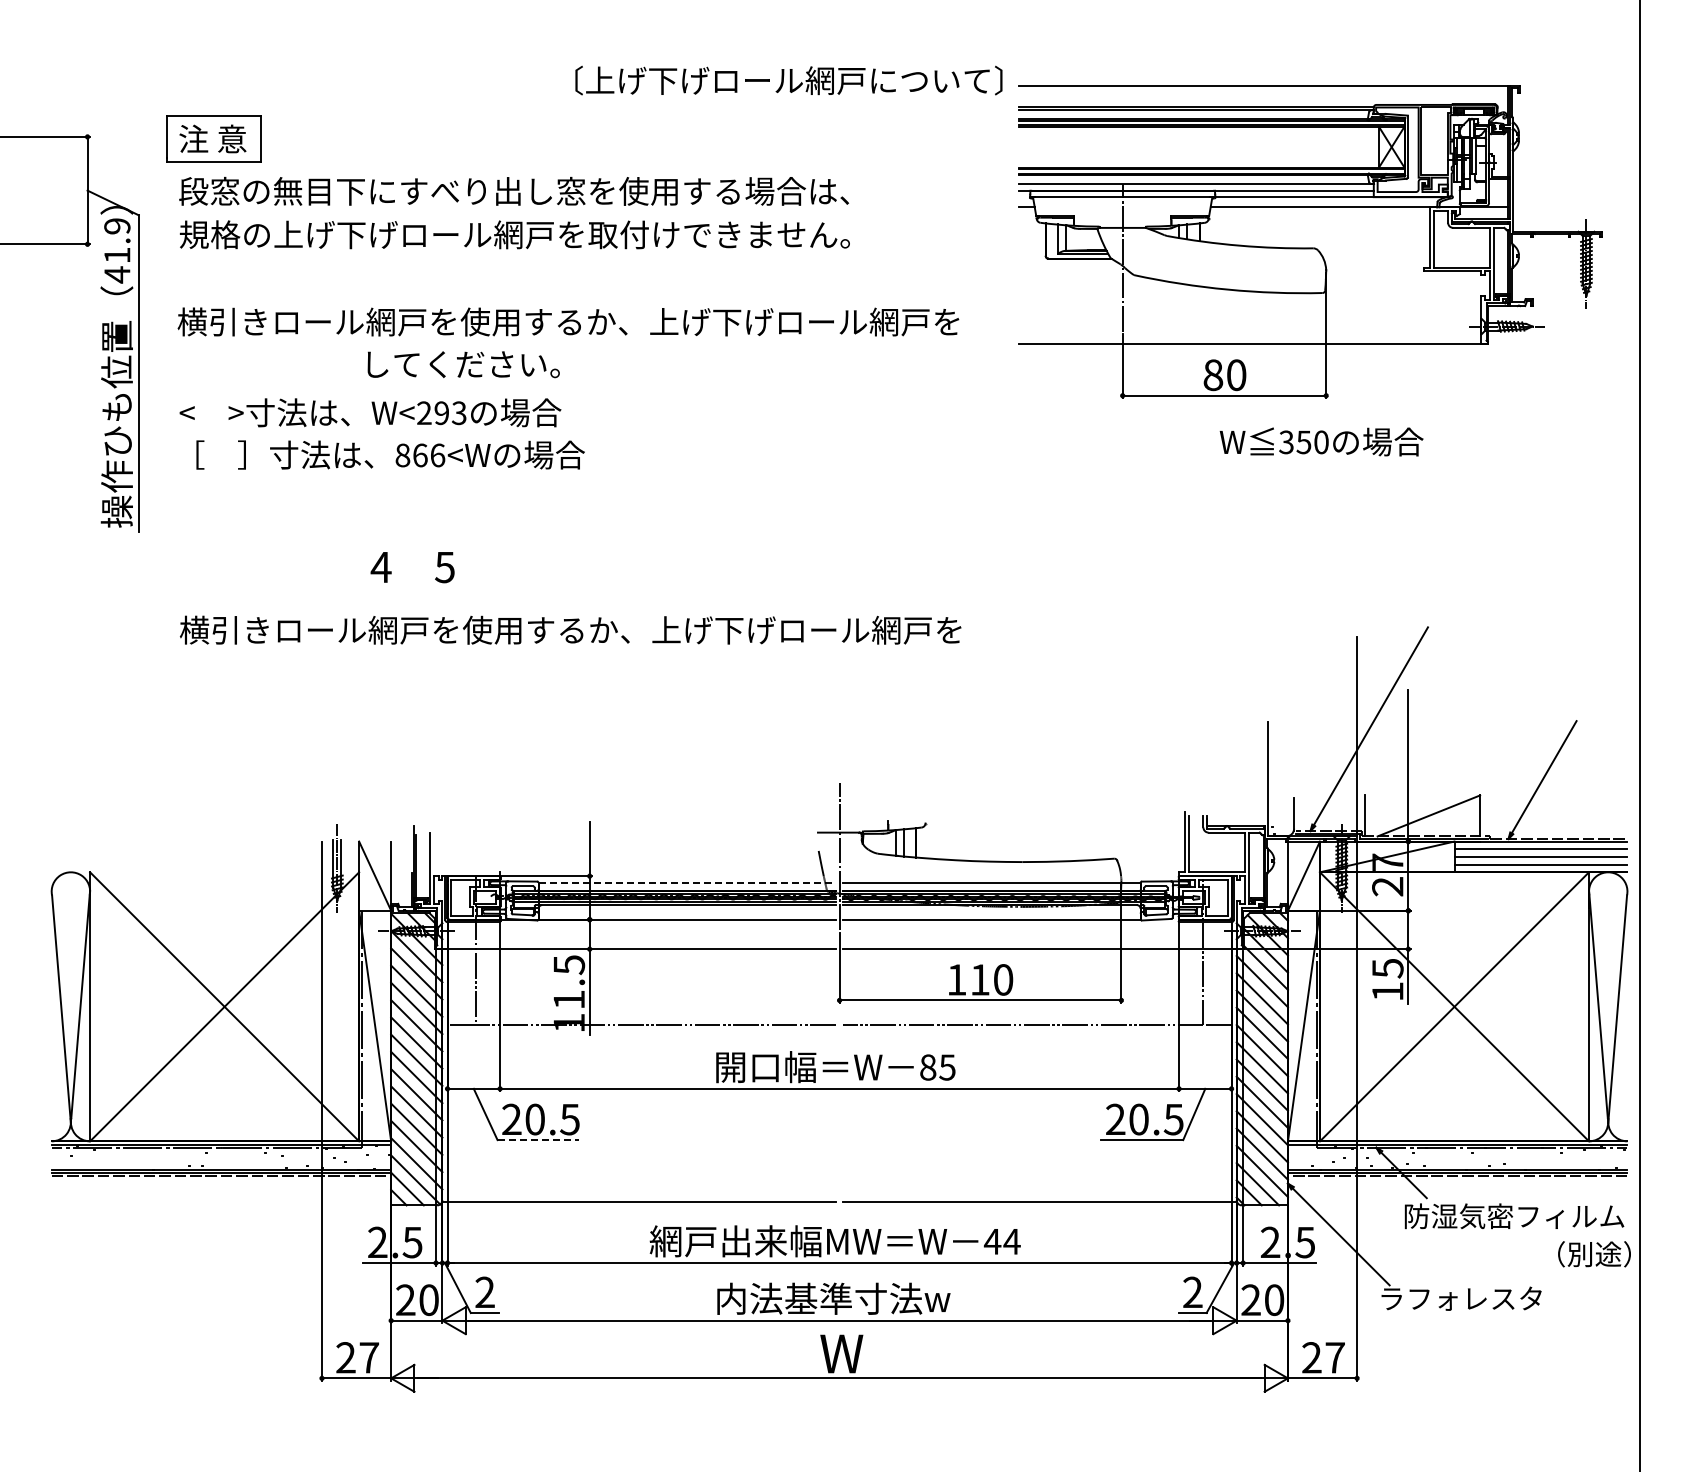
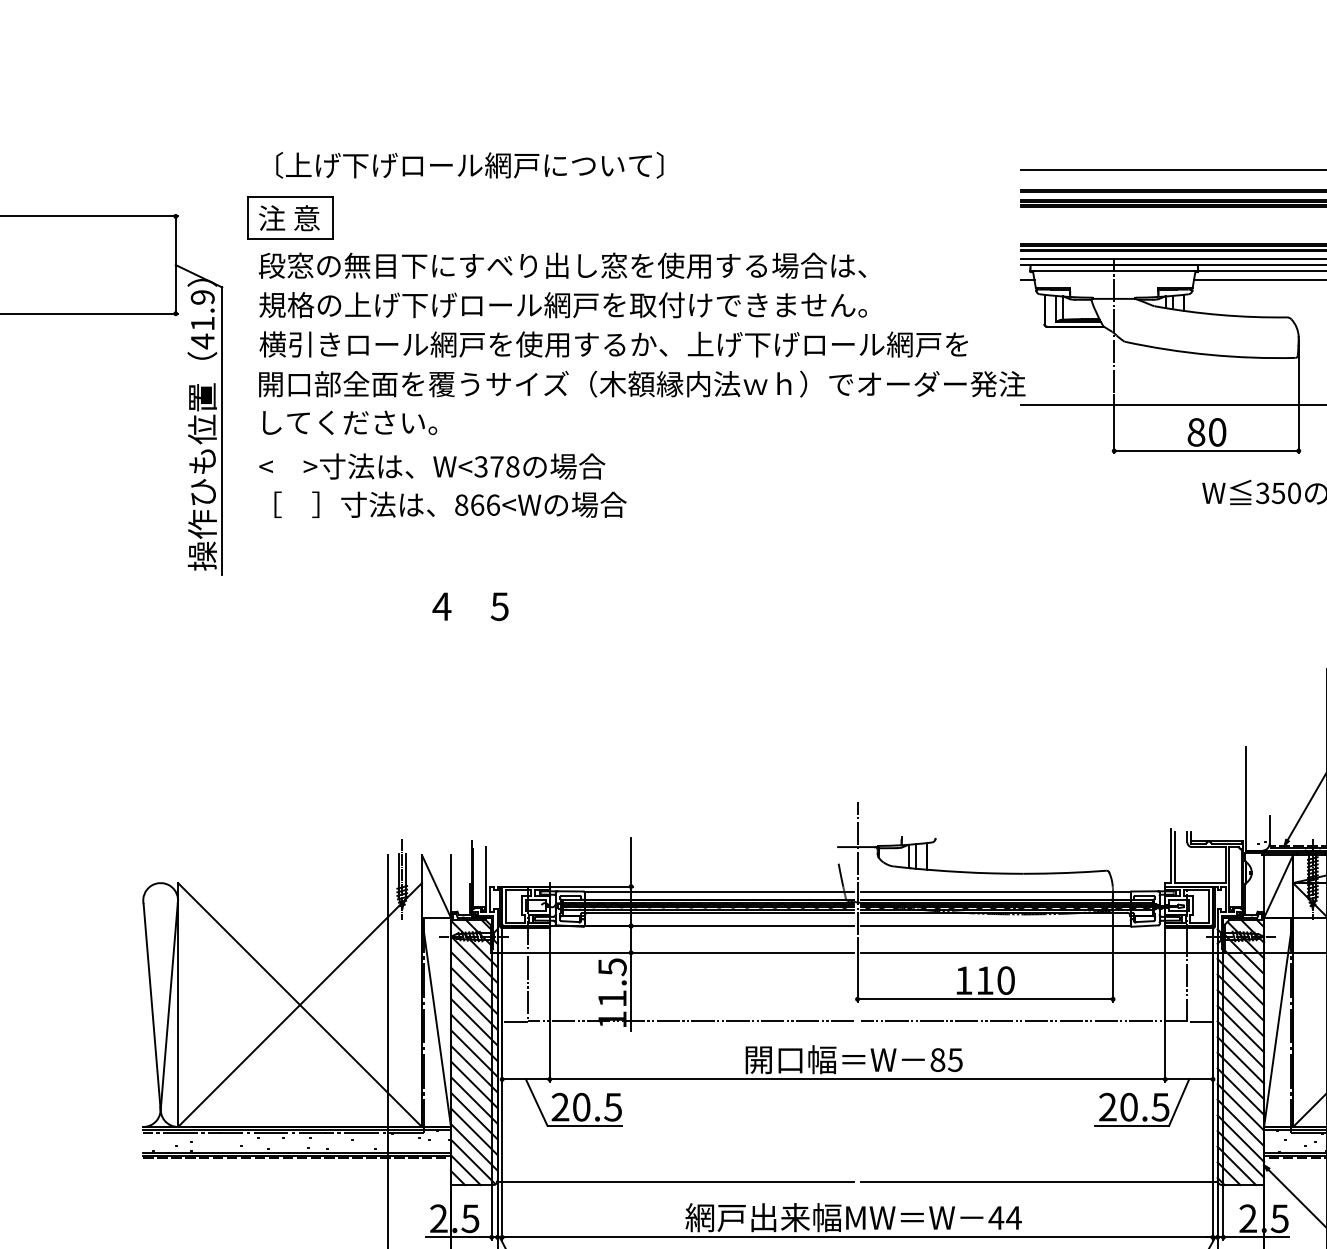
text: (788, 80) -> (469, 165), moved
text: (600, 321) -> (640, 383), 横引きロール網戸を使用するか、上げ下げロール網戸を -> 開口部全面を覆うサイズ（木額縁内法ｗｈ）でオーダー発注
text: (463, 364) -> (349, 422), moved
text: (441, 413) -> (496, 467), W<293 -> W<378
text: (570, 629) -> (613, 343), moved
line: (687, 882) -> (719, 892), dashed -> solid
line: (538, 1140) -> (584, 1126), dashed -> solid

